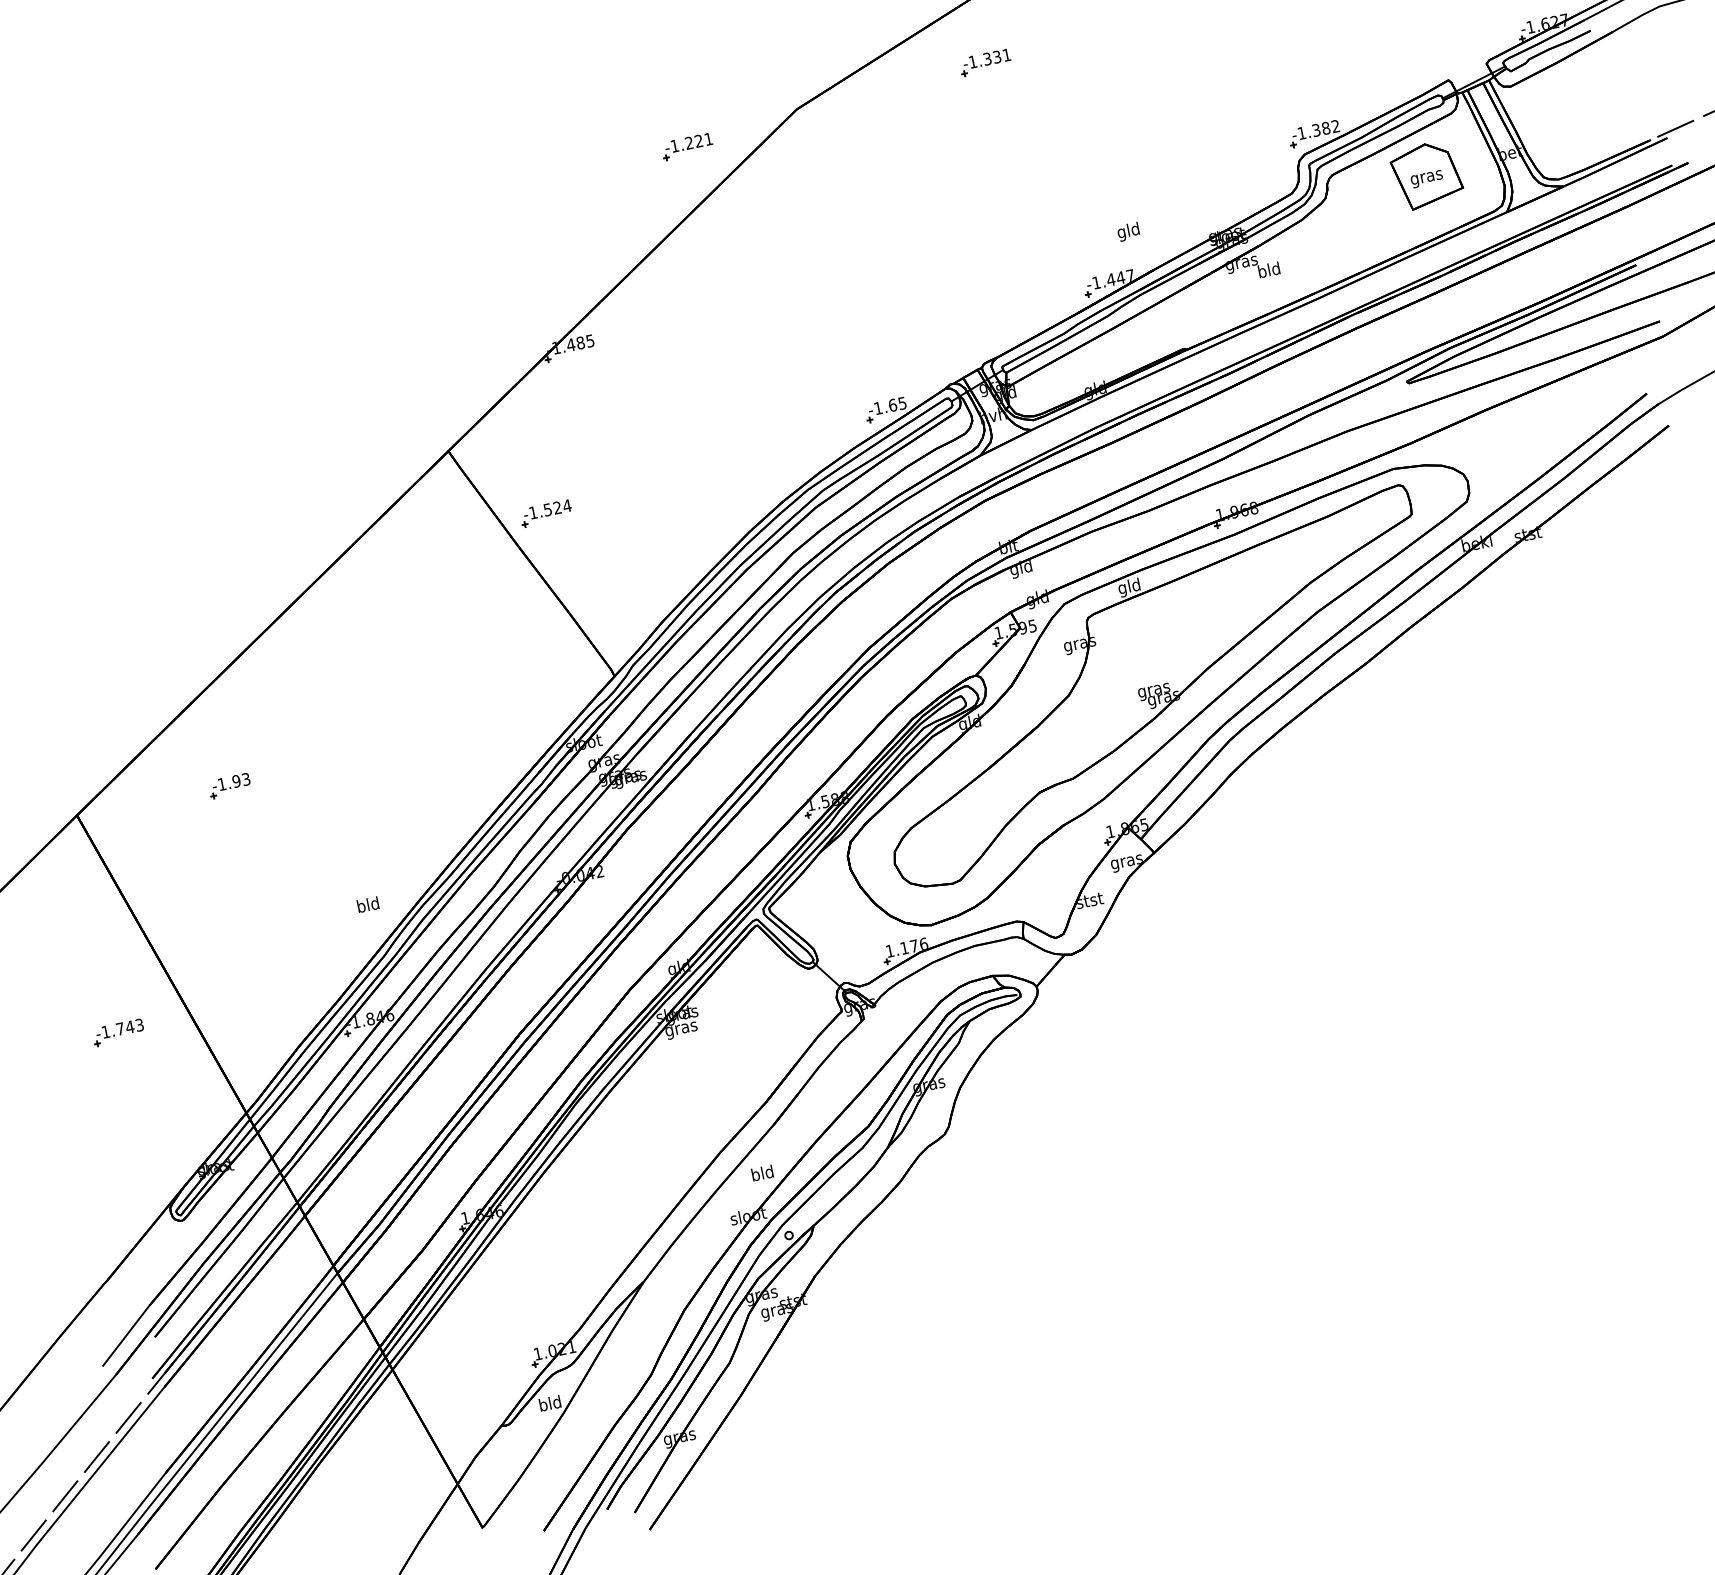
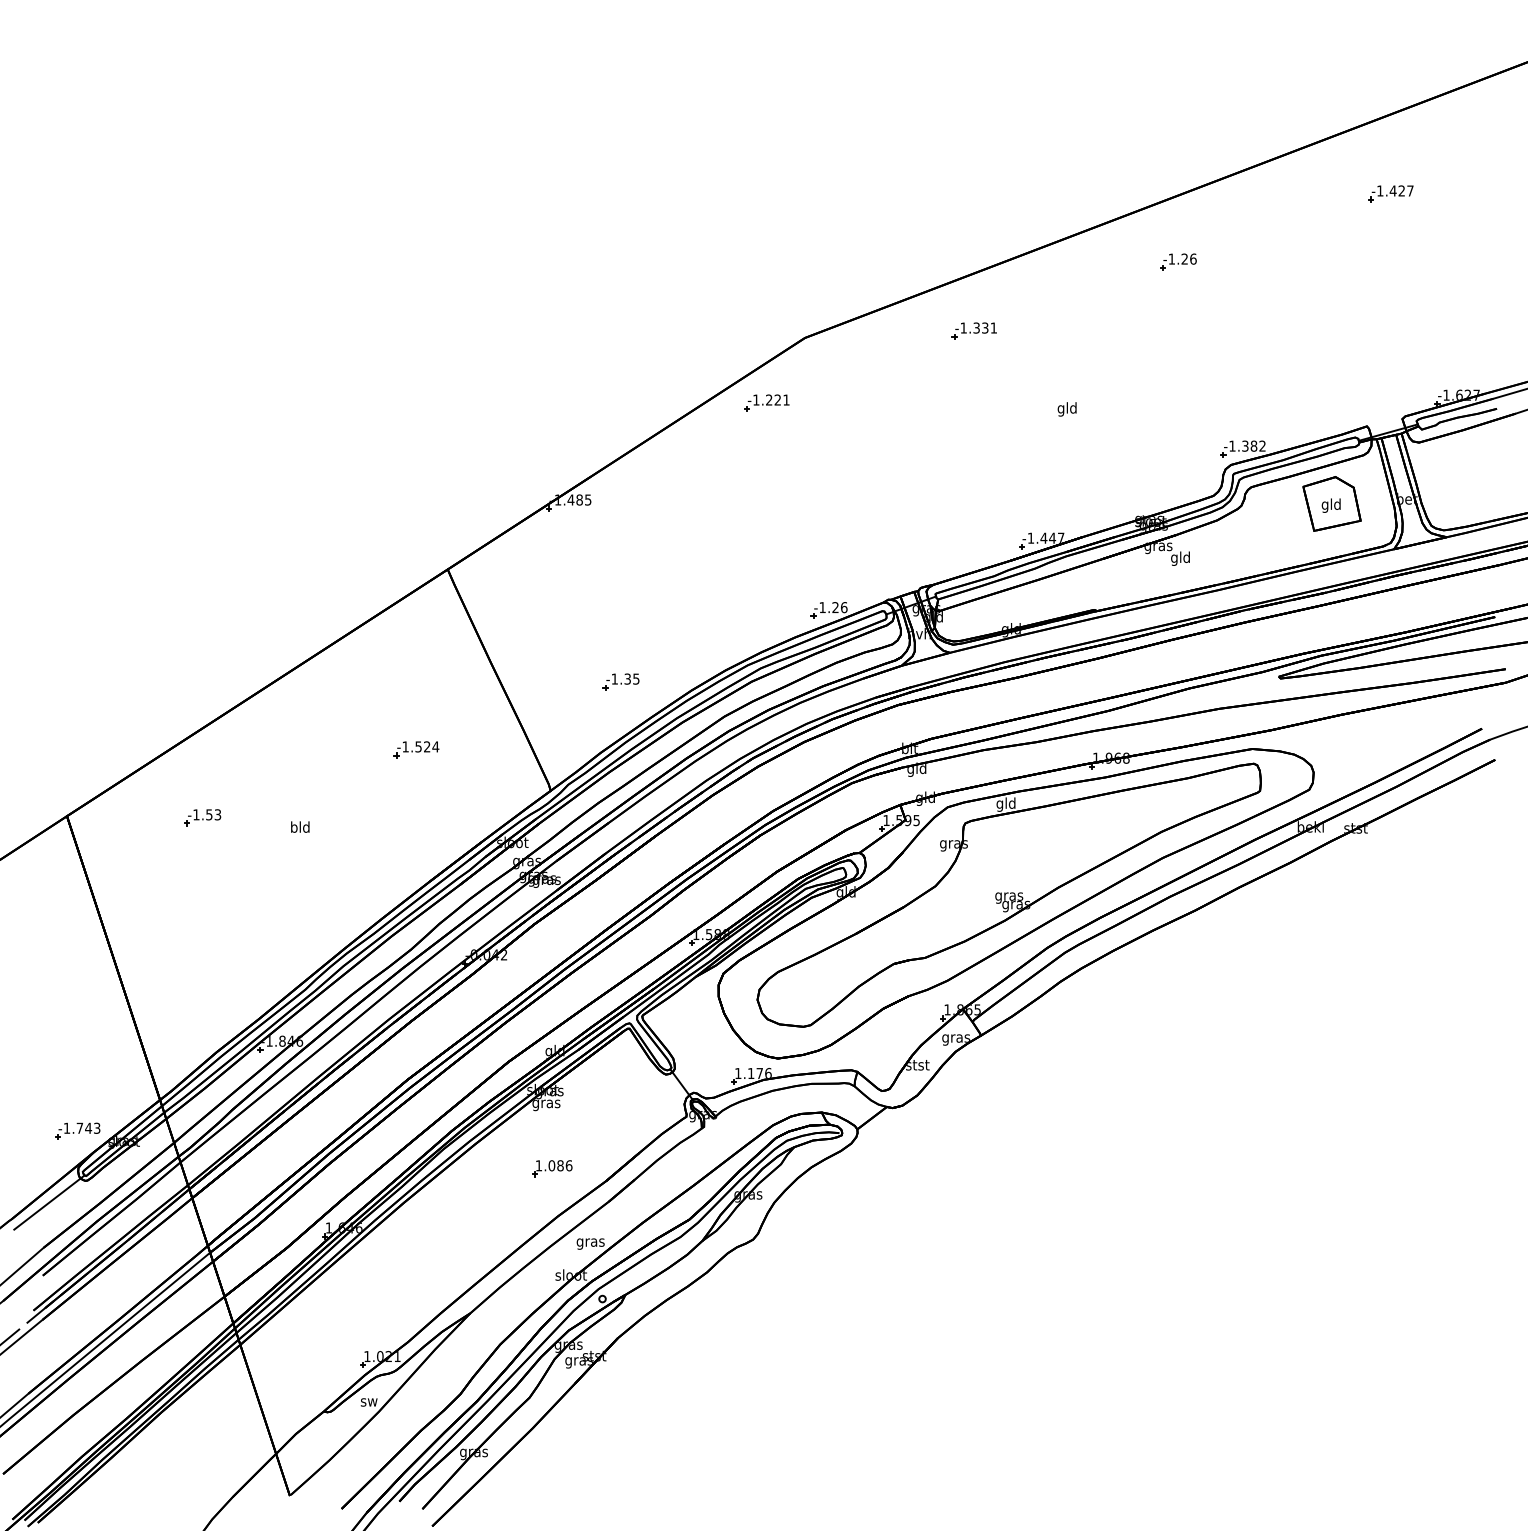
part: (686, 146) -> (766, 402), moved
text: (1426, 177) -> (1331, 505), gras -> gld
text: (1127, 232) -> (1066, 409), moved
text: (1262, 272) -> (1174, 558), bld -> gld
text: (897, 404) -> (839, 607), -1.65 -> -1.26
part: (546, 513) -> (416, 749), moved
part: (668, 537) -> (620, 681), added
text: (236, 780) -> (209, 814), -1.93 -> -1.53
text: (368, 903) -> (300, 826), moved
part: (118, 1032) -> (77, 1130), moved
part: (702, 1100) -> (552, 1168), added
text: (762, 1174) -> (590, 1242), bld -> gras
line: (145, 1253) -> (49, 1202), added
text: (550, 1402) -> (369, 1400), bld -> sw

